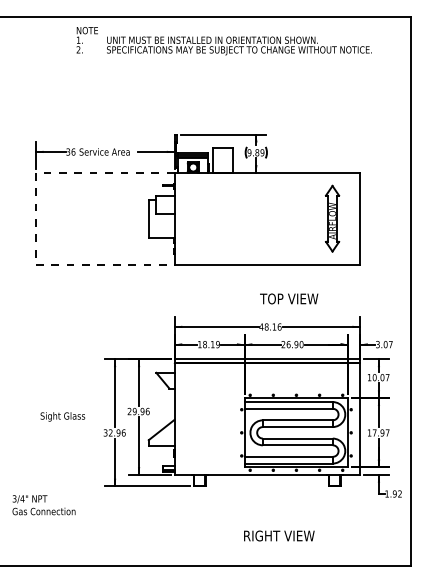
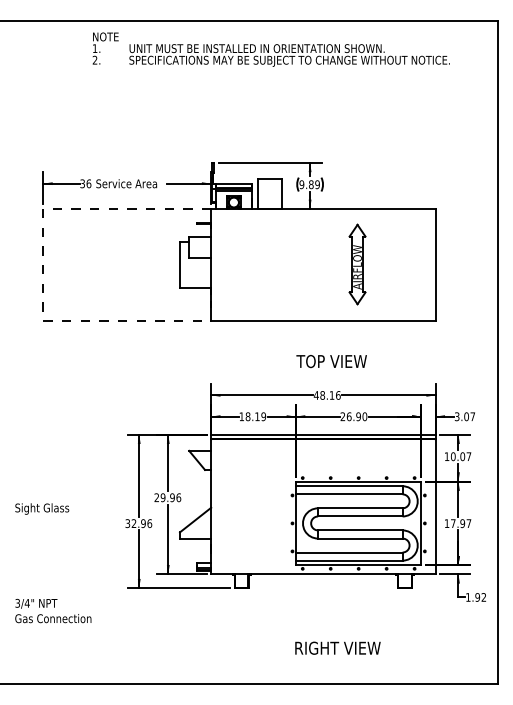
part: (332, 218) -> (357, 264), moved
text: (289, 298) -> (332, 360), moved
text: (62, 416) -> (41, 508), moved

